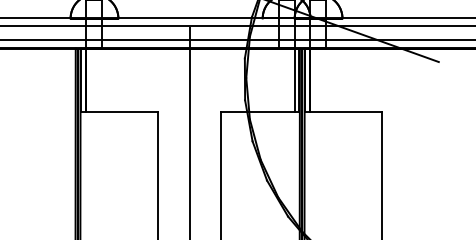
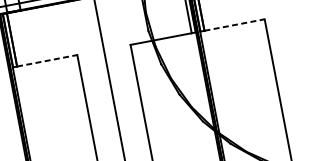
line: (122, 112) -> (47, 60), solid -> dashed
line: (346, 112) -> (235, 25), solid -> dashed

